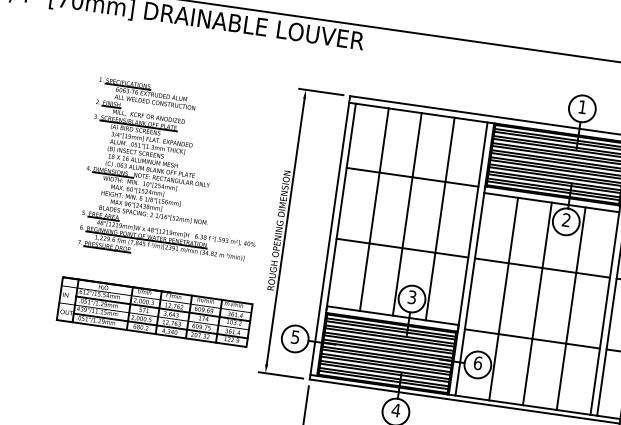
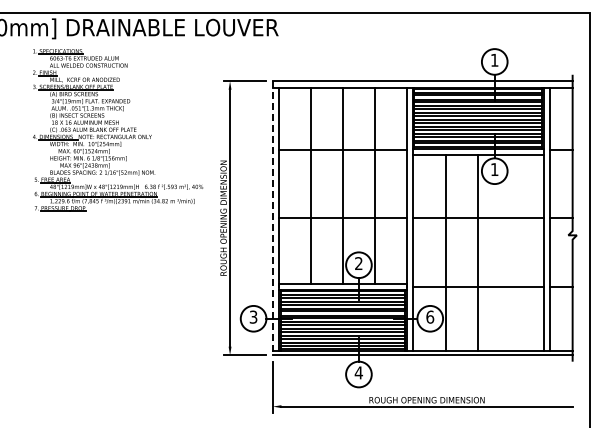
part: (176, 174) -> (118, 130), moved
text: (566, 220) -> (494, 169), 2 -> 1
line: (329, 238) -> (272, 218), solid -> dashed
text: (411, 297) -> (358, 263), 3 -> 2
line: (571, 308) -> (511, 252), removed
part: (154, 312) -> (116, 312), removed
text: (295, 336) -> (253, 316), 5 -> 3

